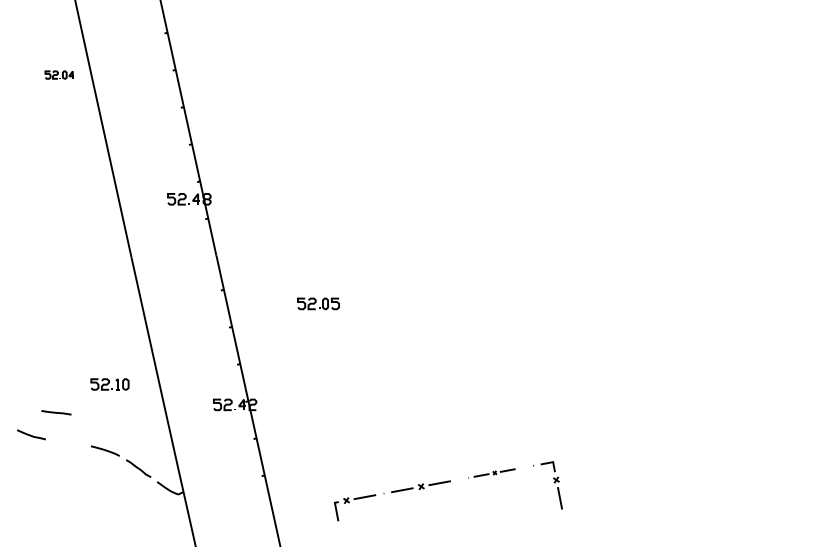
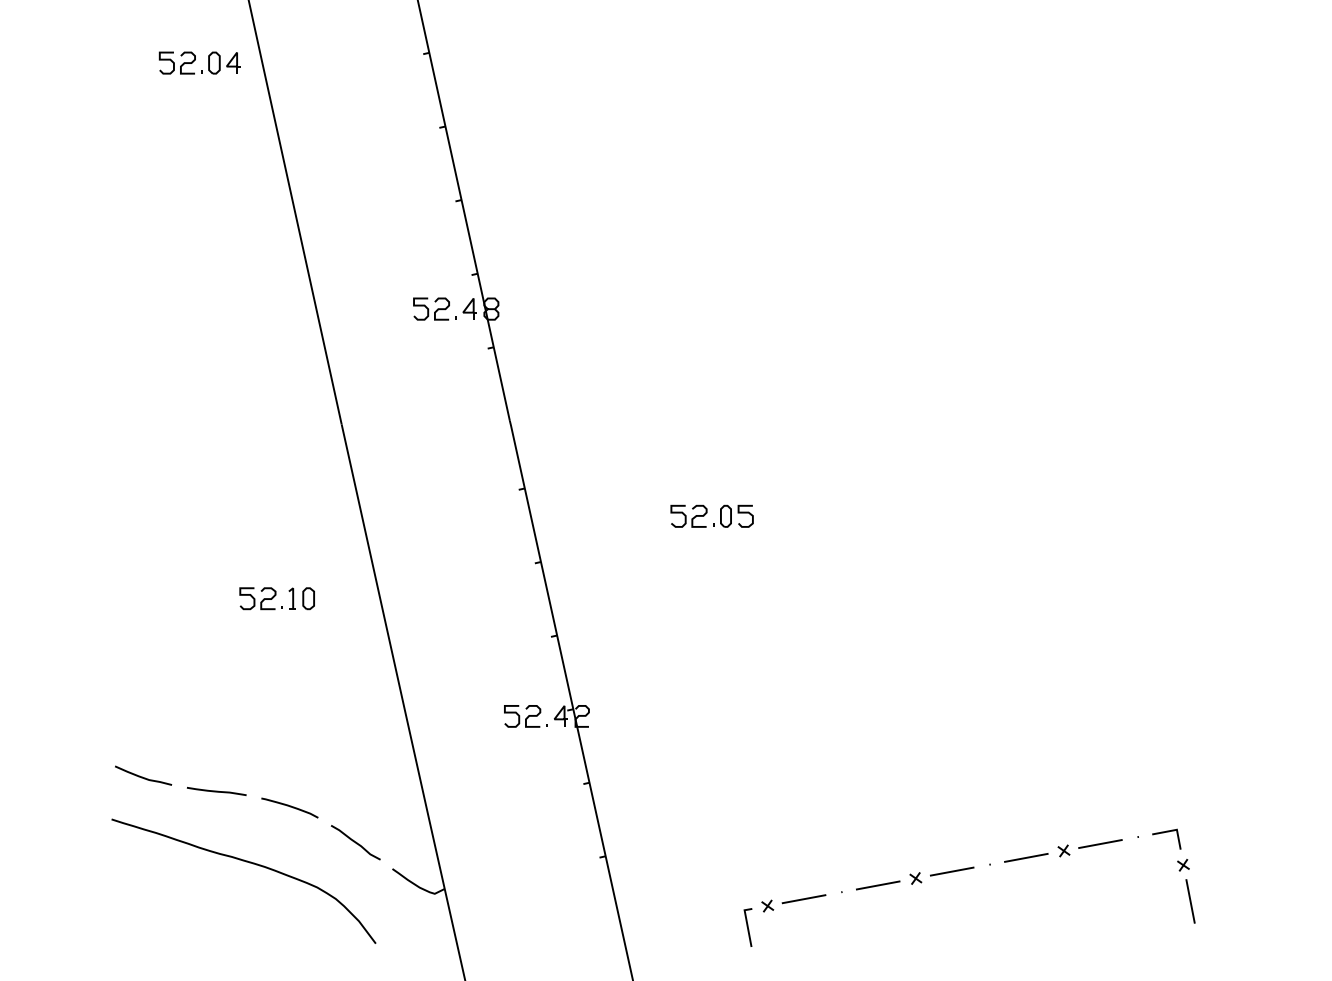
part: (58, 74) -> (197, 61), size x1.43
part: (109, 384) -> (276, 598), moved
line: (56, 412) -> (216, 790), moved
part: (491, 473) -> (1054, 852), size x1.43
curve: (84, 479) -> (248, 864), added

